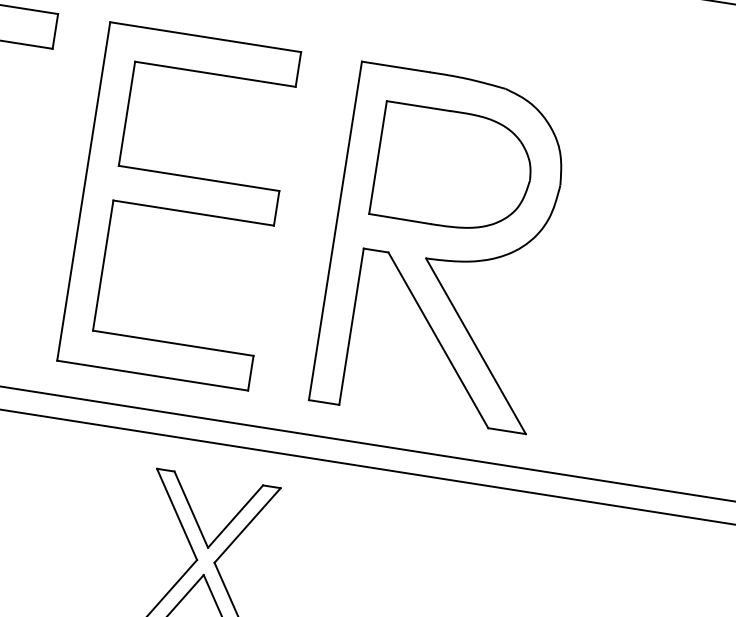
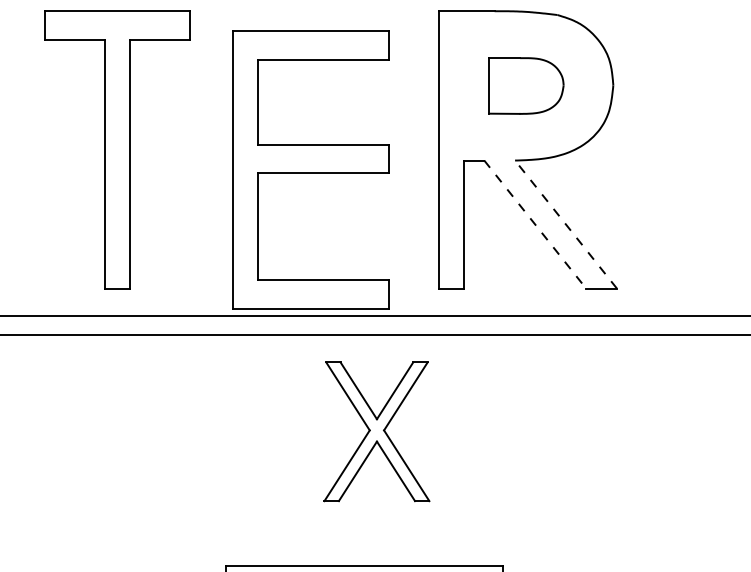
part: (454, 168) -> (526, 85), size x0.6
part: (178, 205) -> (310, 169), moved
line: (438, 340) -> (535, 224), solid -> dashed
line: (475, 346) -> (565, 224), solid -> dashed

